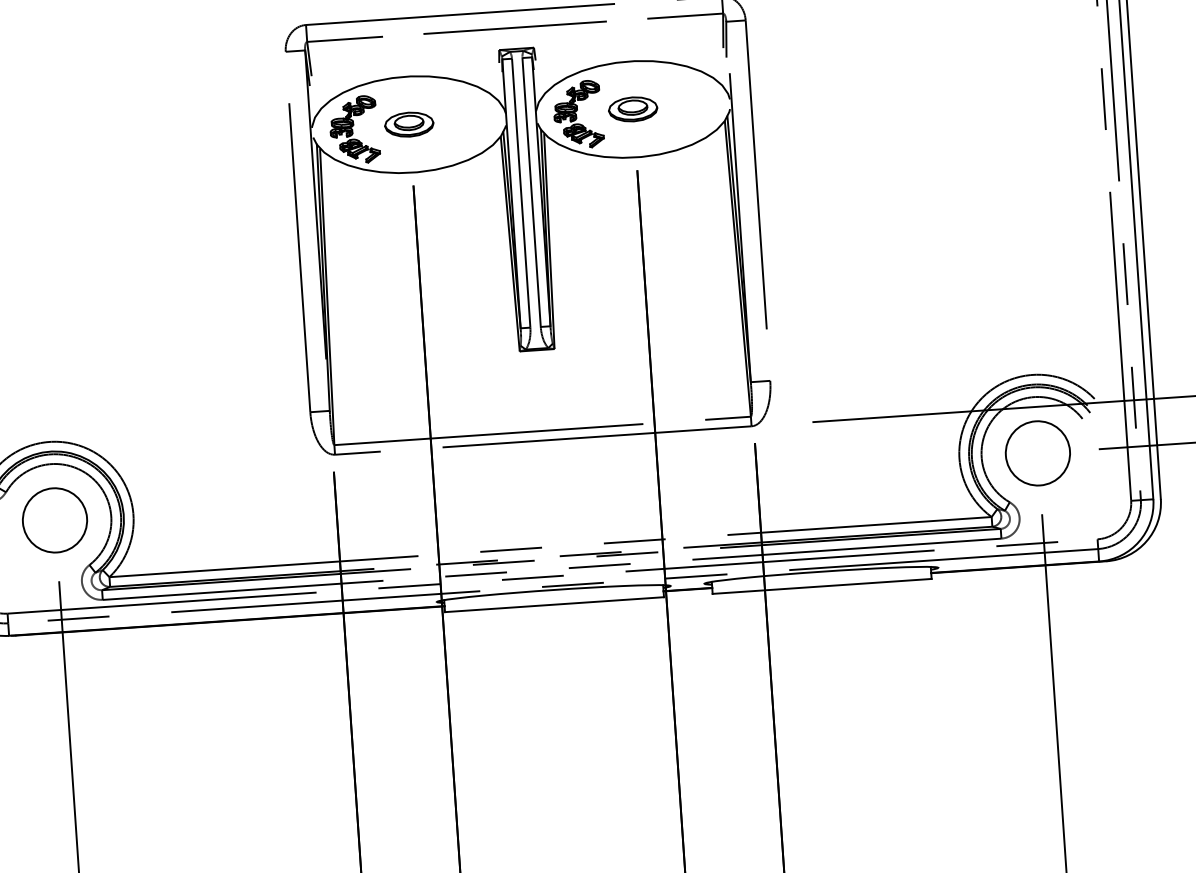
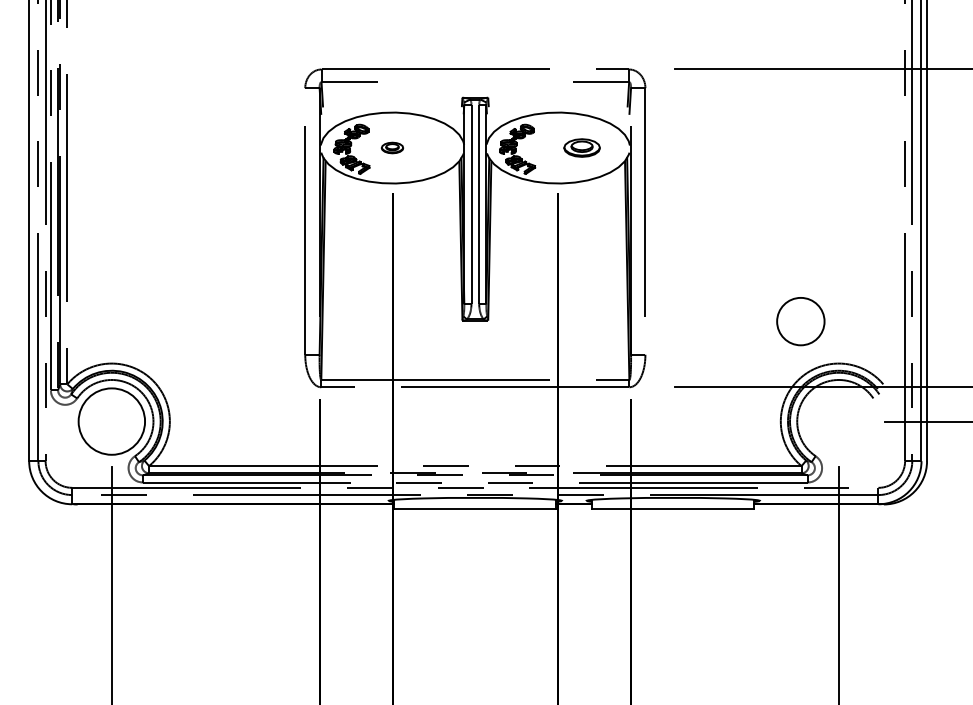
line: (515, 28) -> (475, 82), removed
part: (632, 108) -> (581, 147), moved
part: (409, 123) -> (392, 147), size x0.6
circle: (1037, 453) -> (800, 321), moved
circle: (54, 520) -> (111, 421), size x1.4

